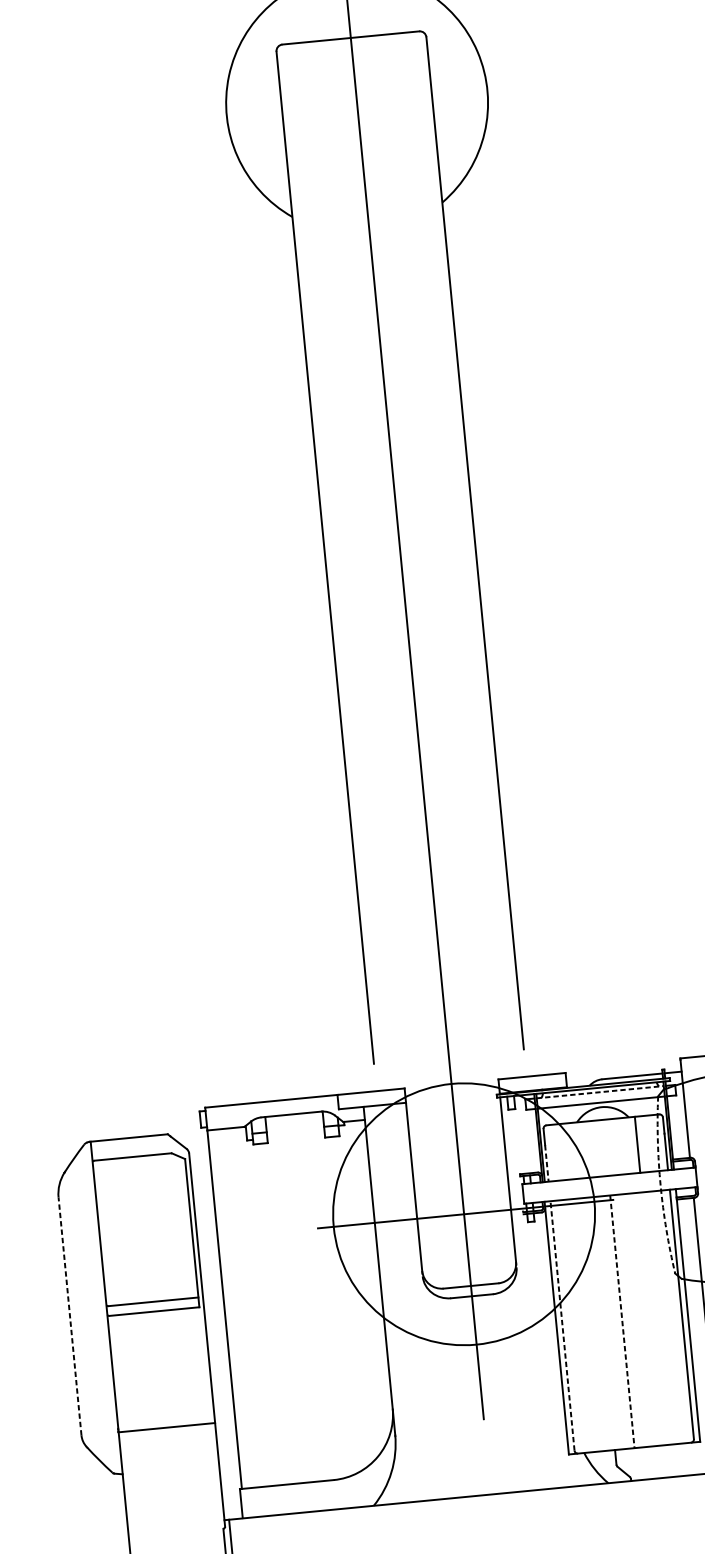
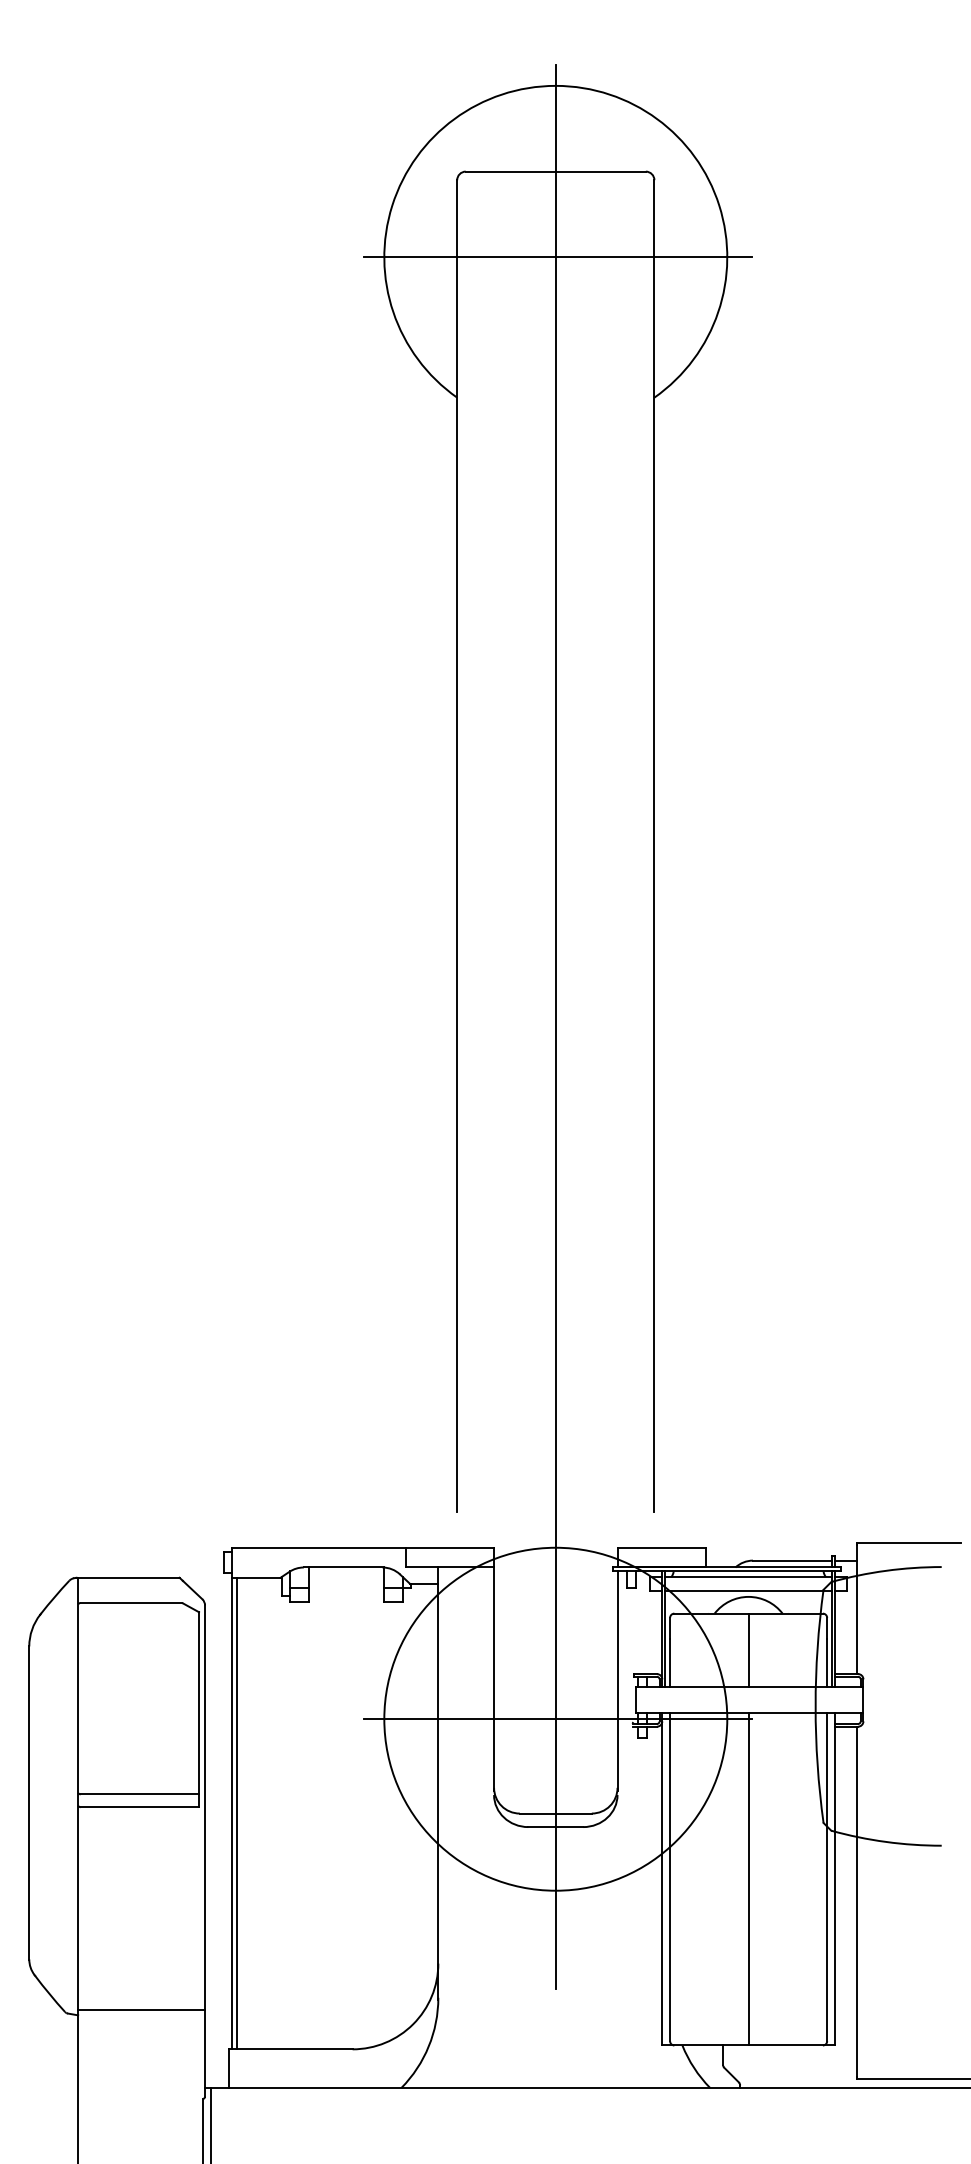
line: (358, 103) -> (557, 257), added
line: (600, 1092) -> (748, 1577), dashed -> solid
line: (637, 1144) -> (748, 1650), moved
line: (547, 1163) -> (670, 1663), dashed -> solid
arc: (660, 1185) -> (815, 1706), dashed -> solid
line: (228, 1309) -> (236, 1813), added
line: (70, 1316) -> (29, 1803), dashed -> solid
line: (622, 1321) -> (748, 1879), dashed -> solid
line: (562, 1325) -> (670, 1876), dashed -> solid
line: (166, 1427) -> (141, 2010), moved

